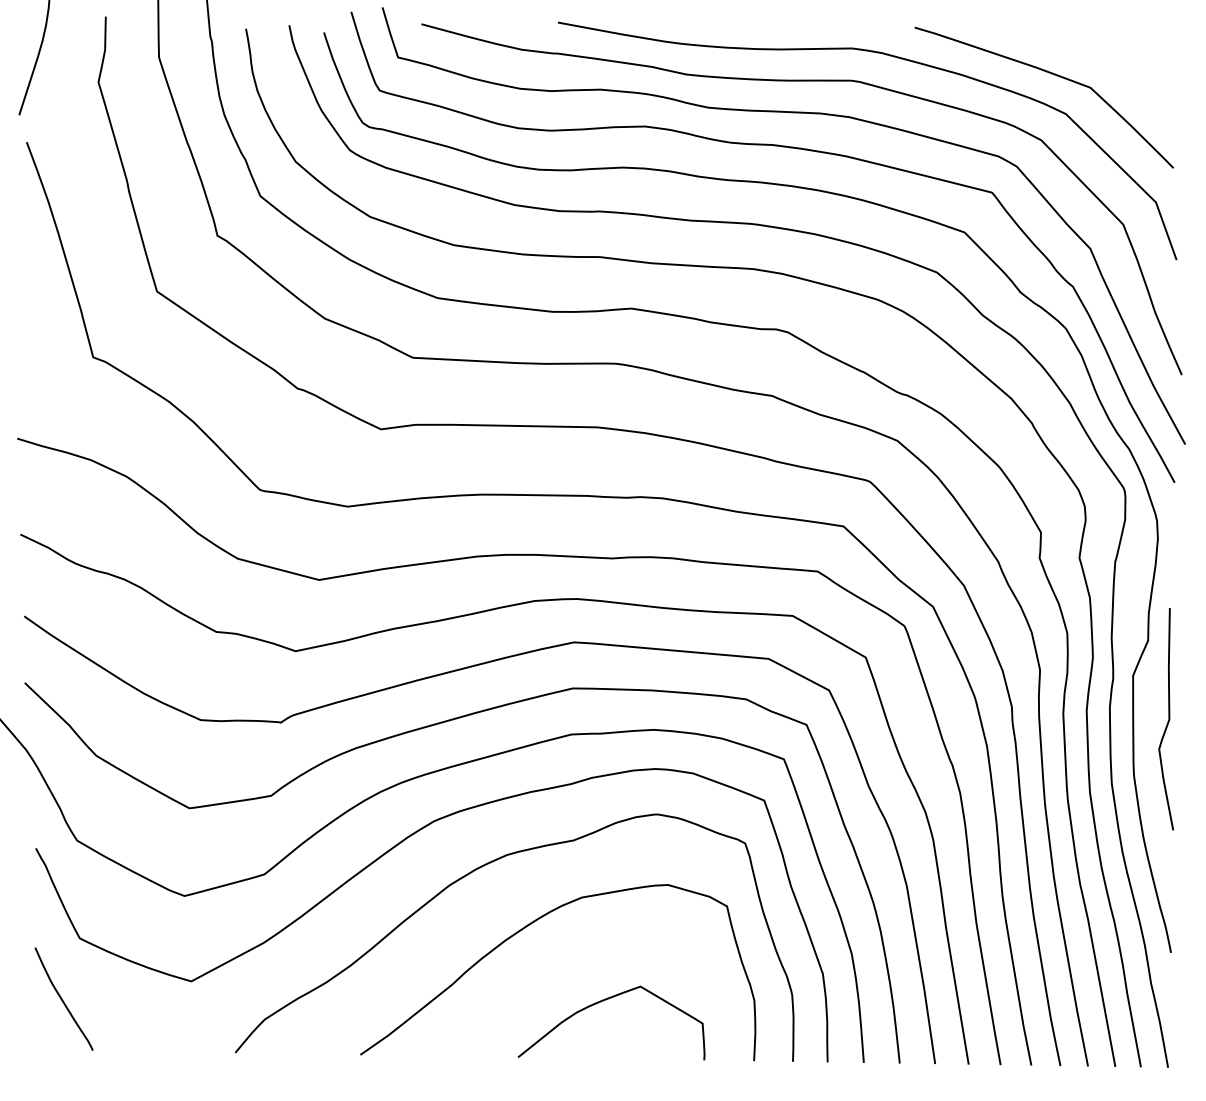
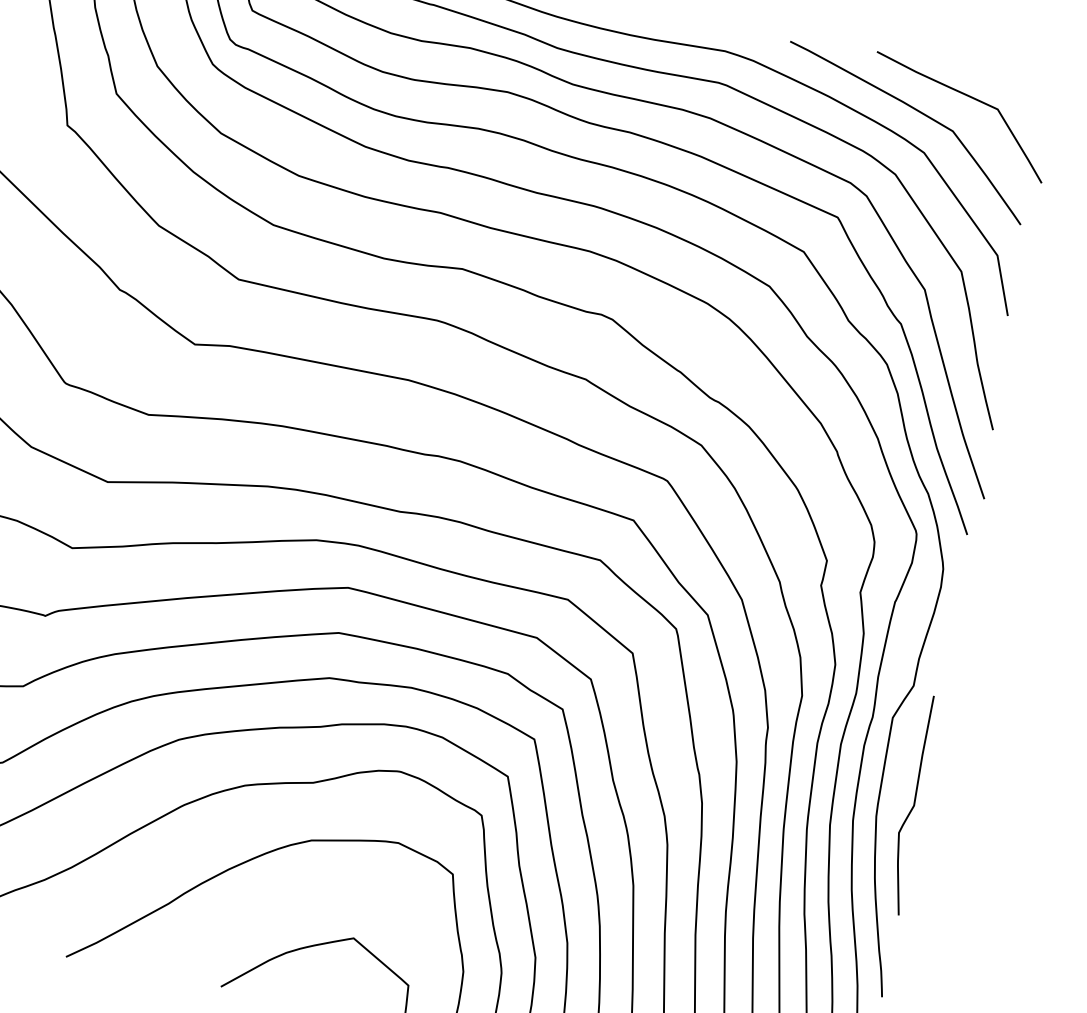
curve: (1099, 51) -> (968, 97), added
curve: (1167, 721) -> (911, 807), moved

